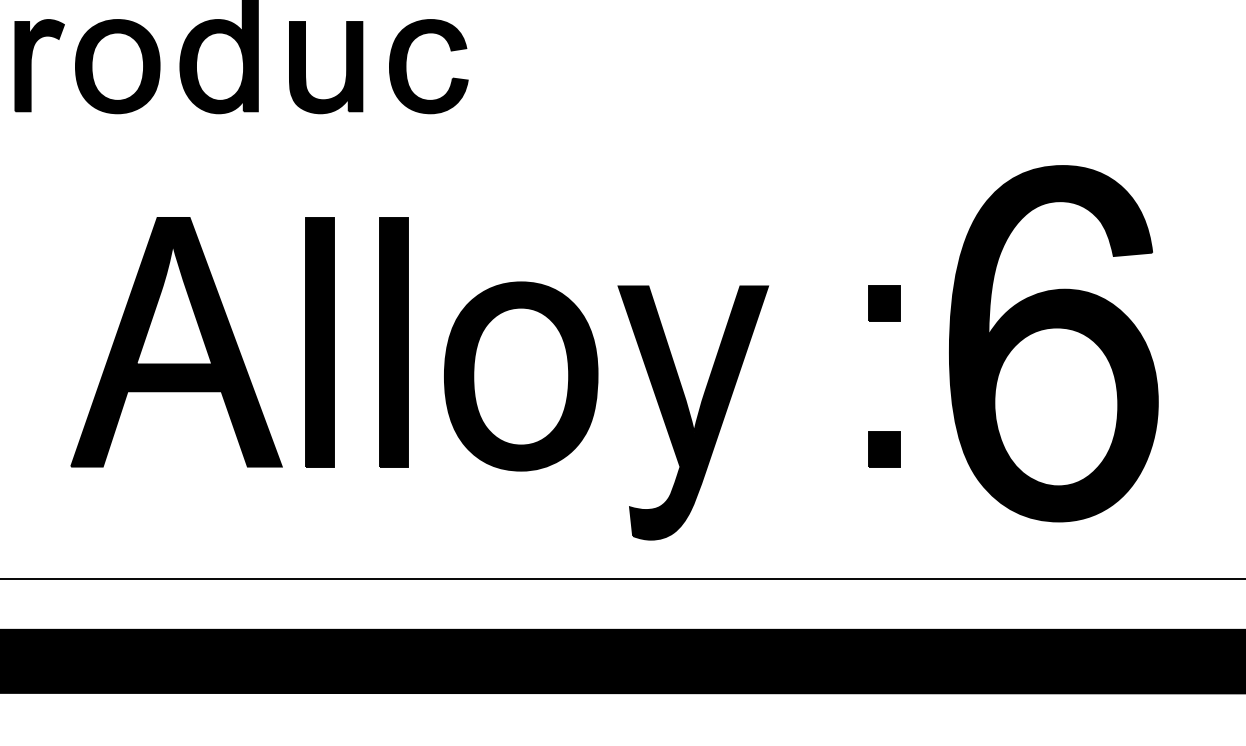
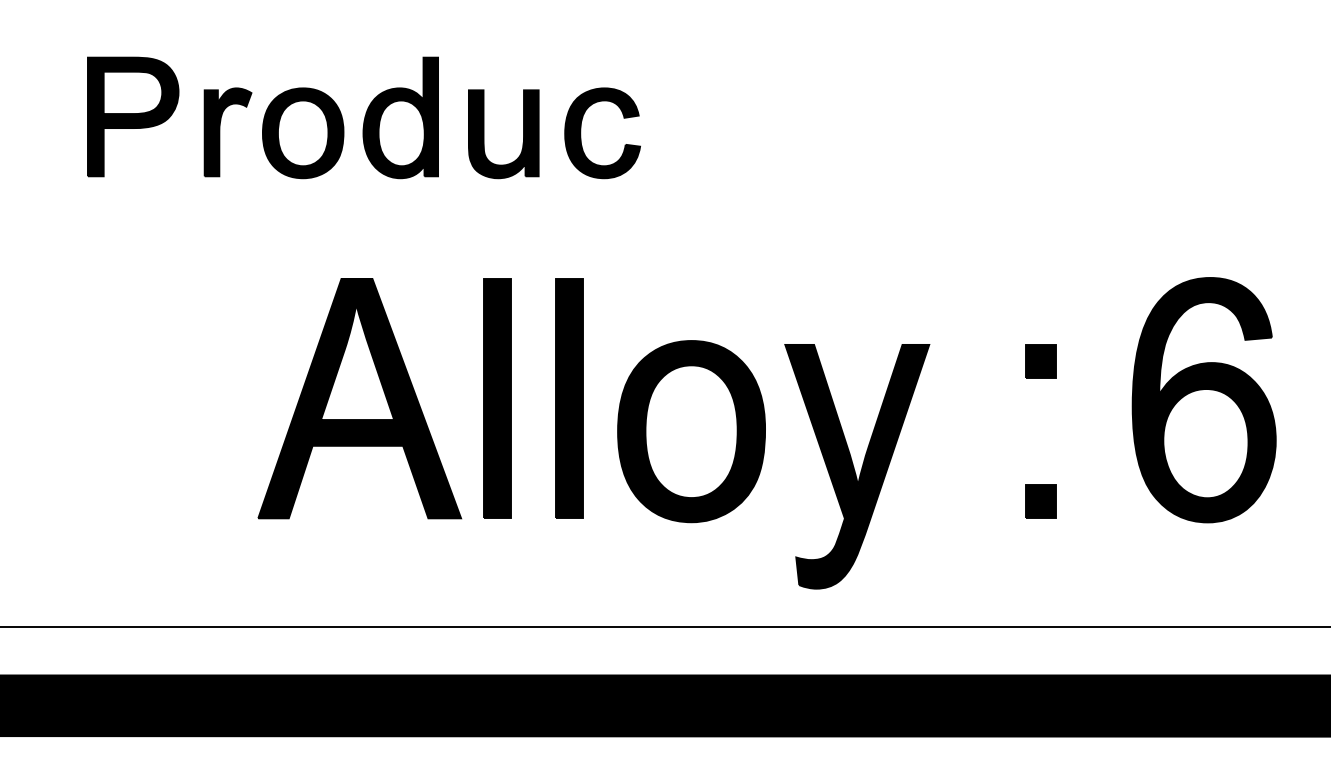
part: (1052, 344) -> (1203, 400), size x0.71

